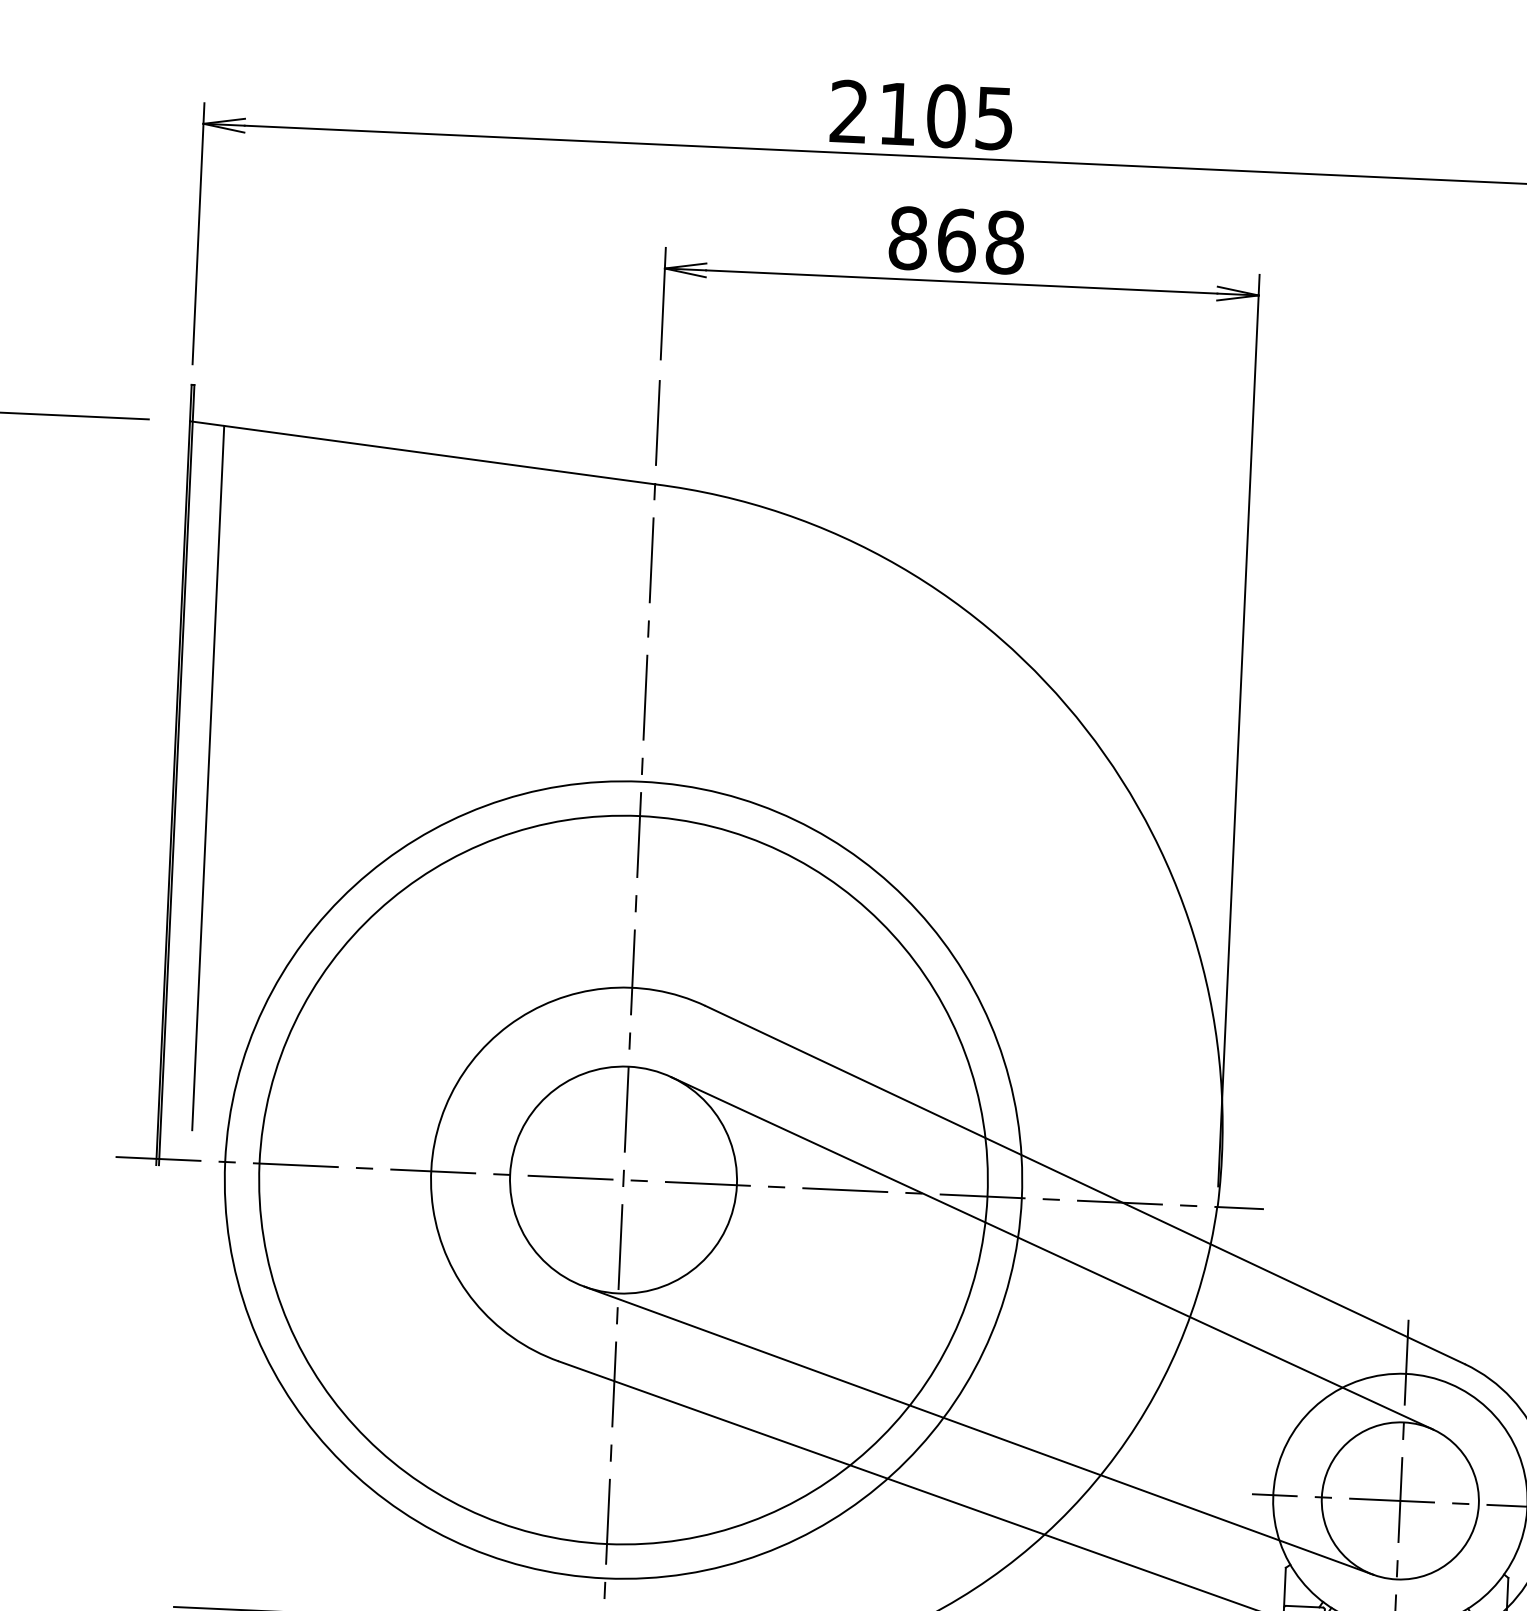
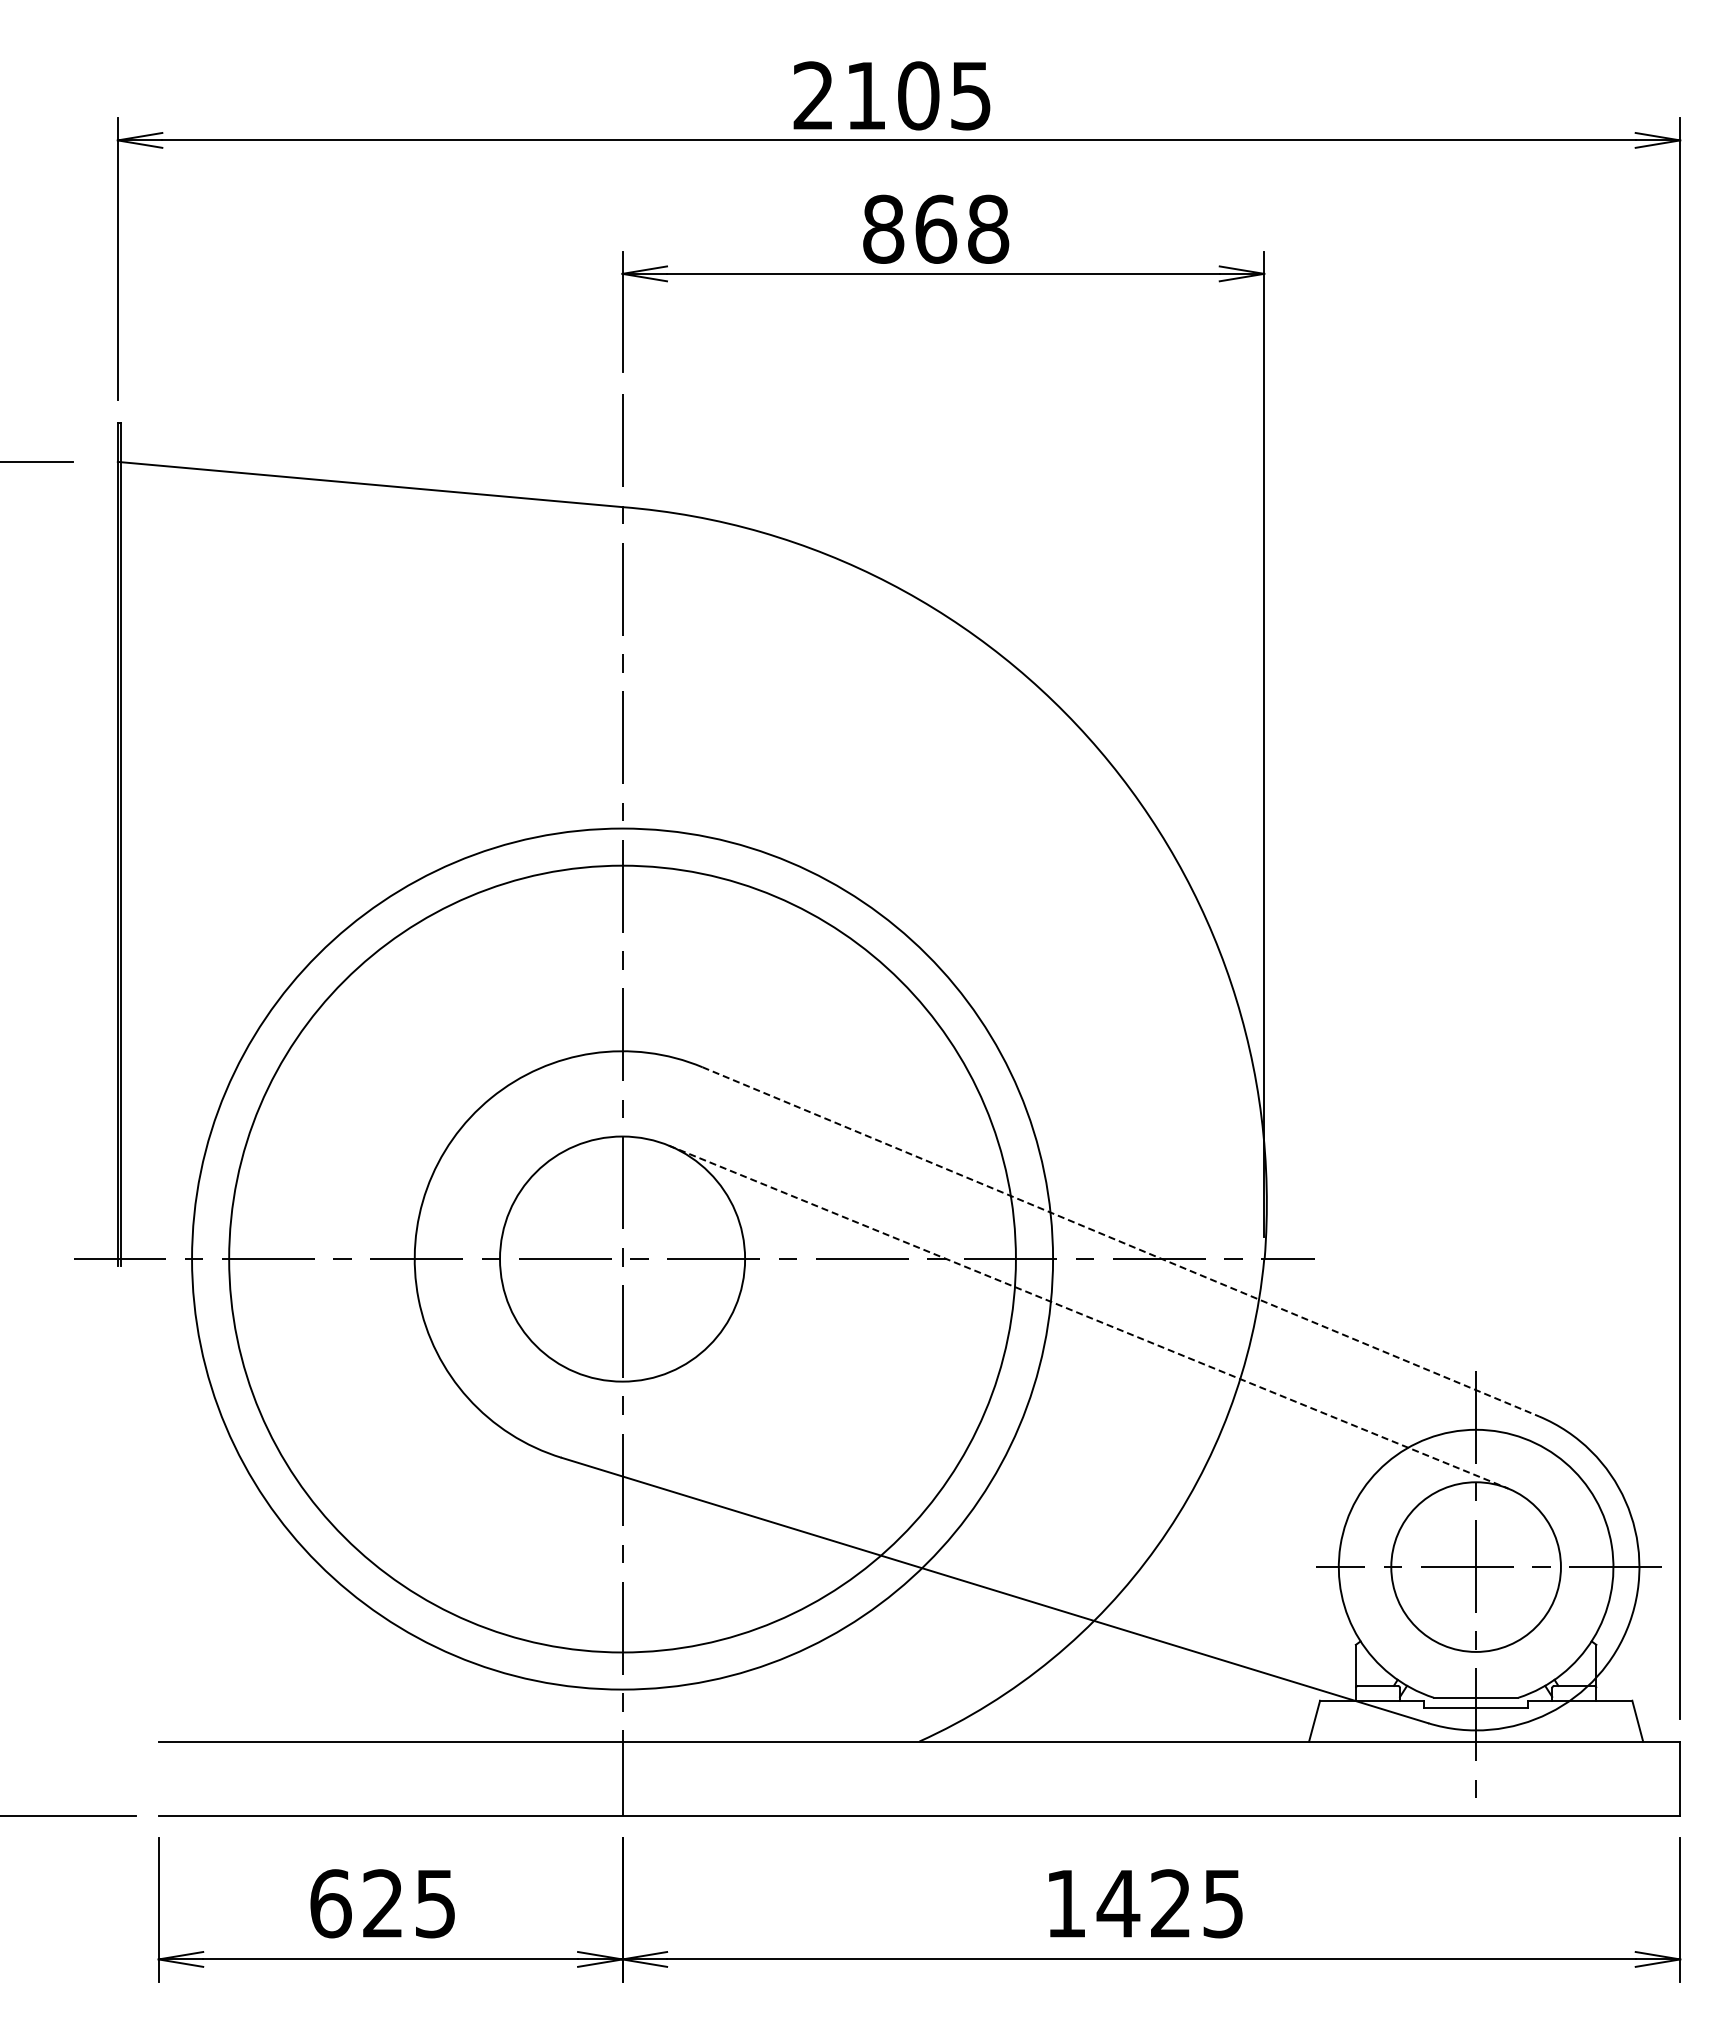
line: (207, 777) -> (154, 845), removed
line: (1085, 1185) -> (1121, 1242), solid -> dashed
line: (1053, 1253) -> (1089, 1317), solid -> dashed
line: (978, 1430) -> (1017, 1511), removed

